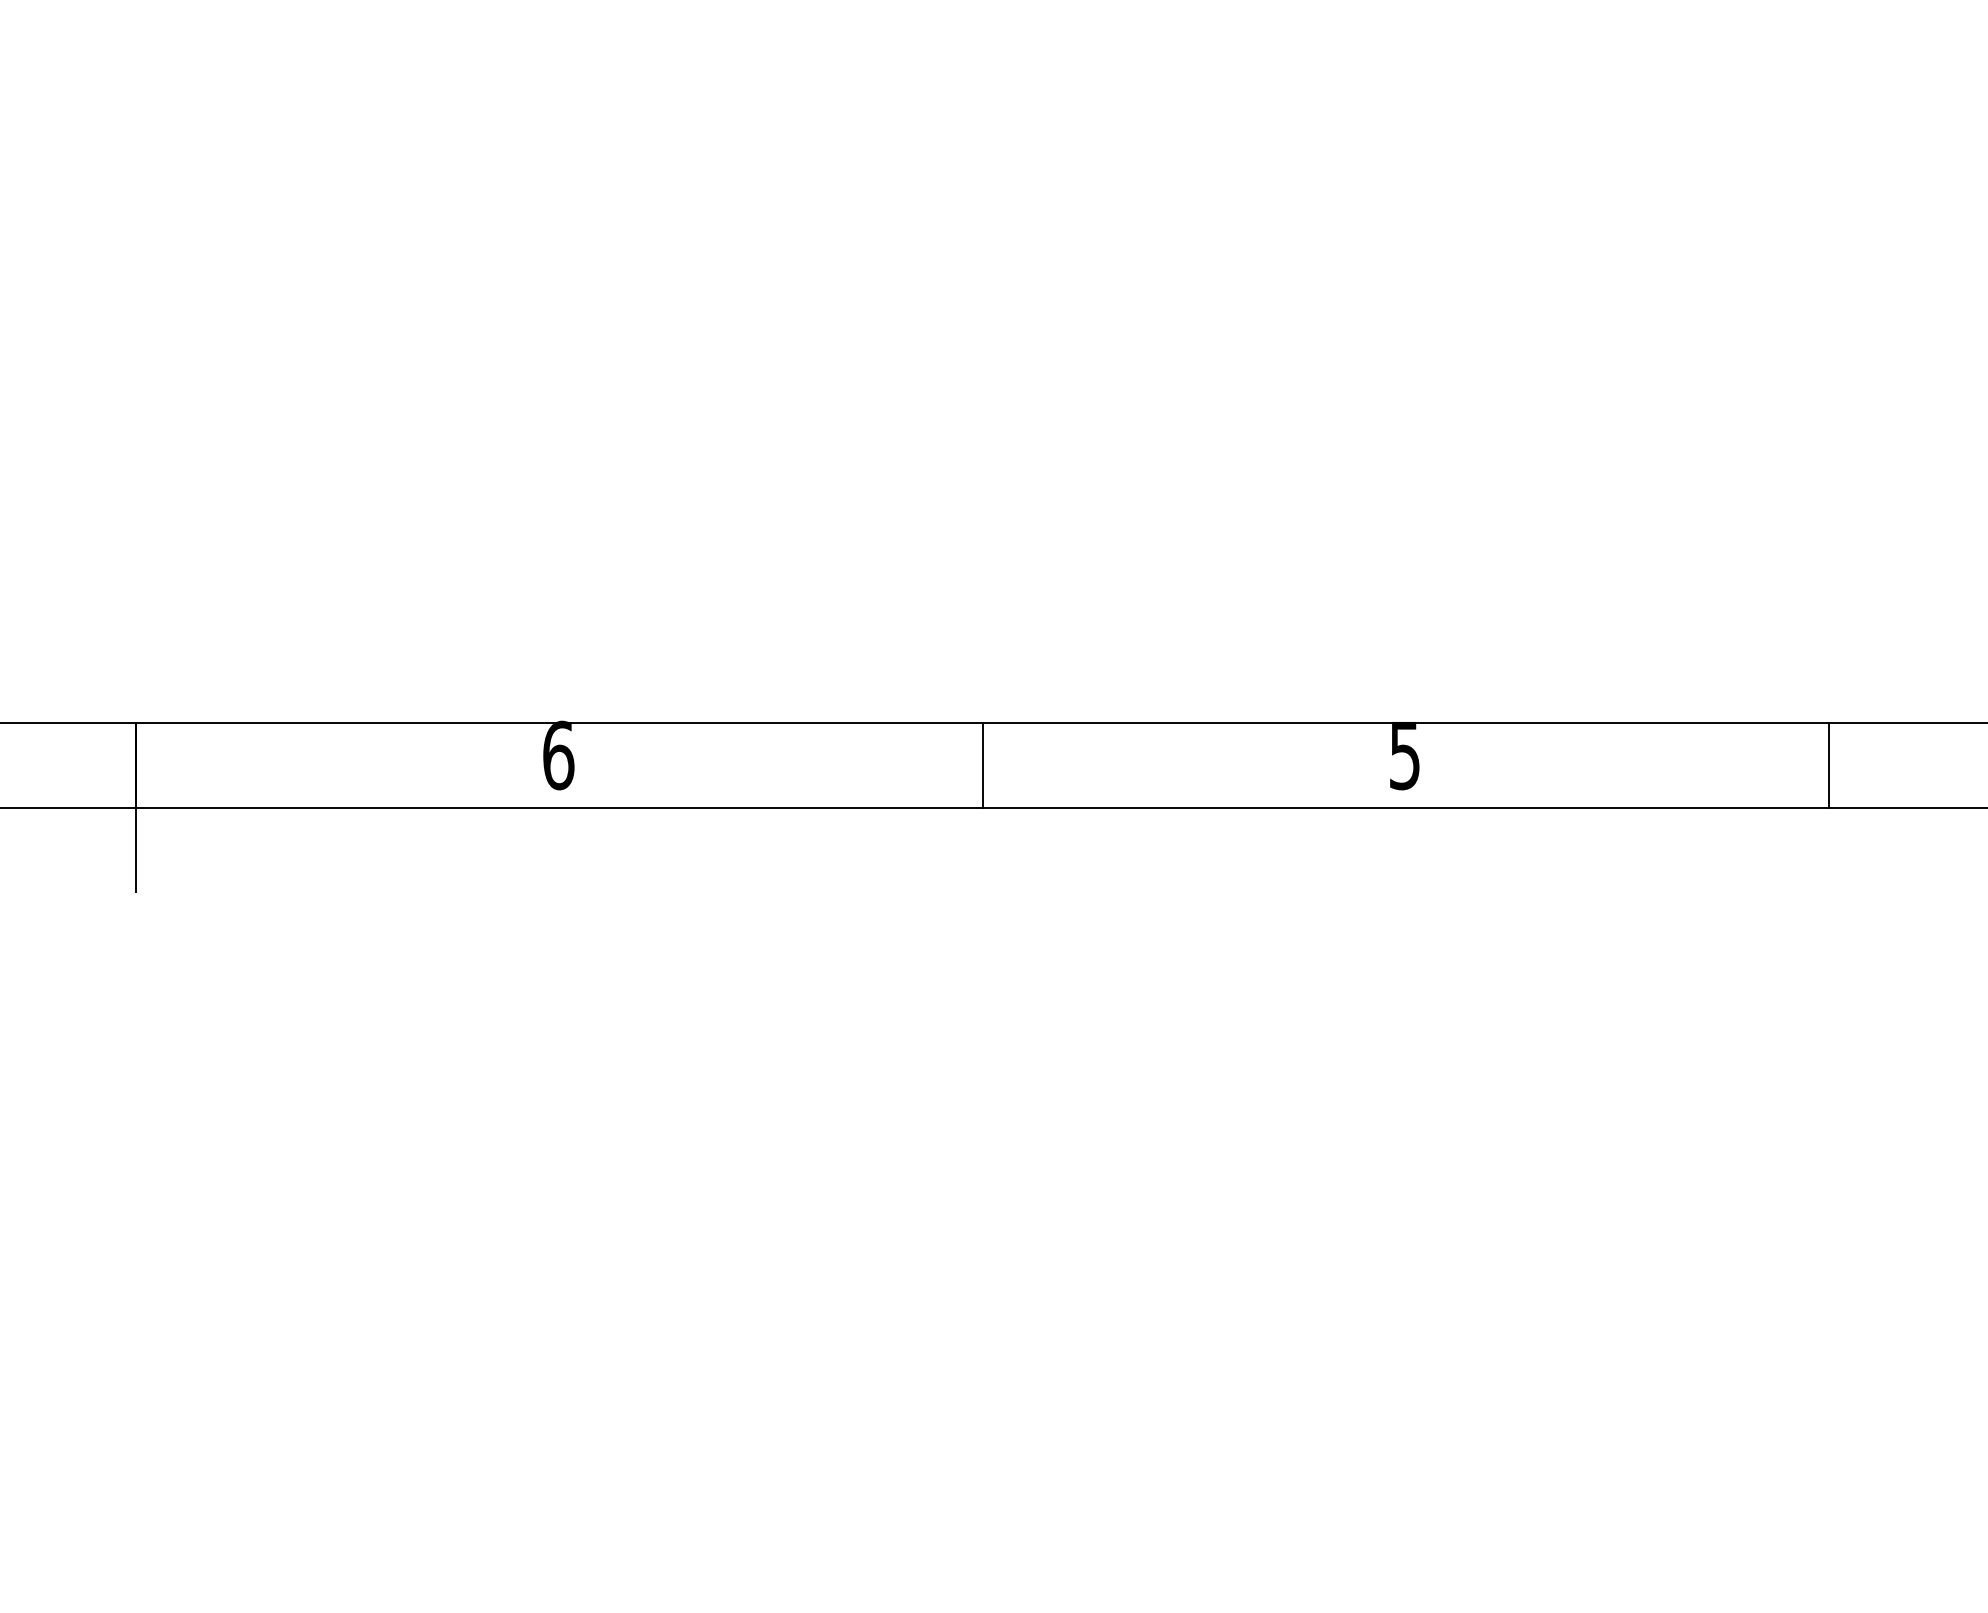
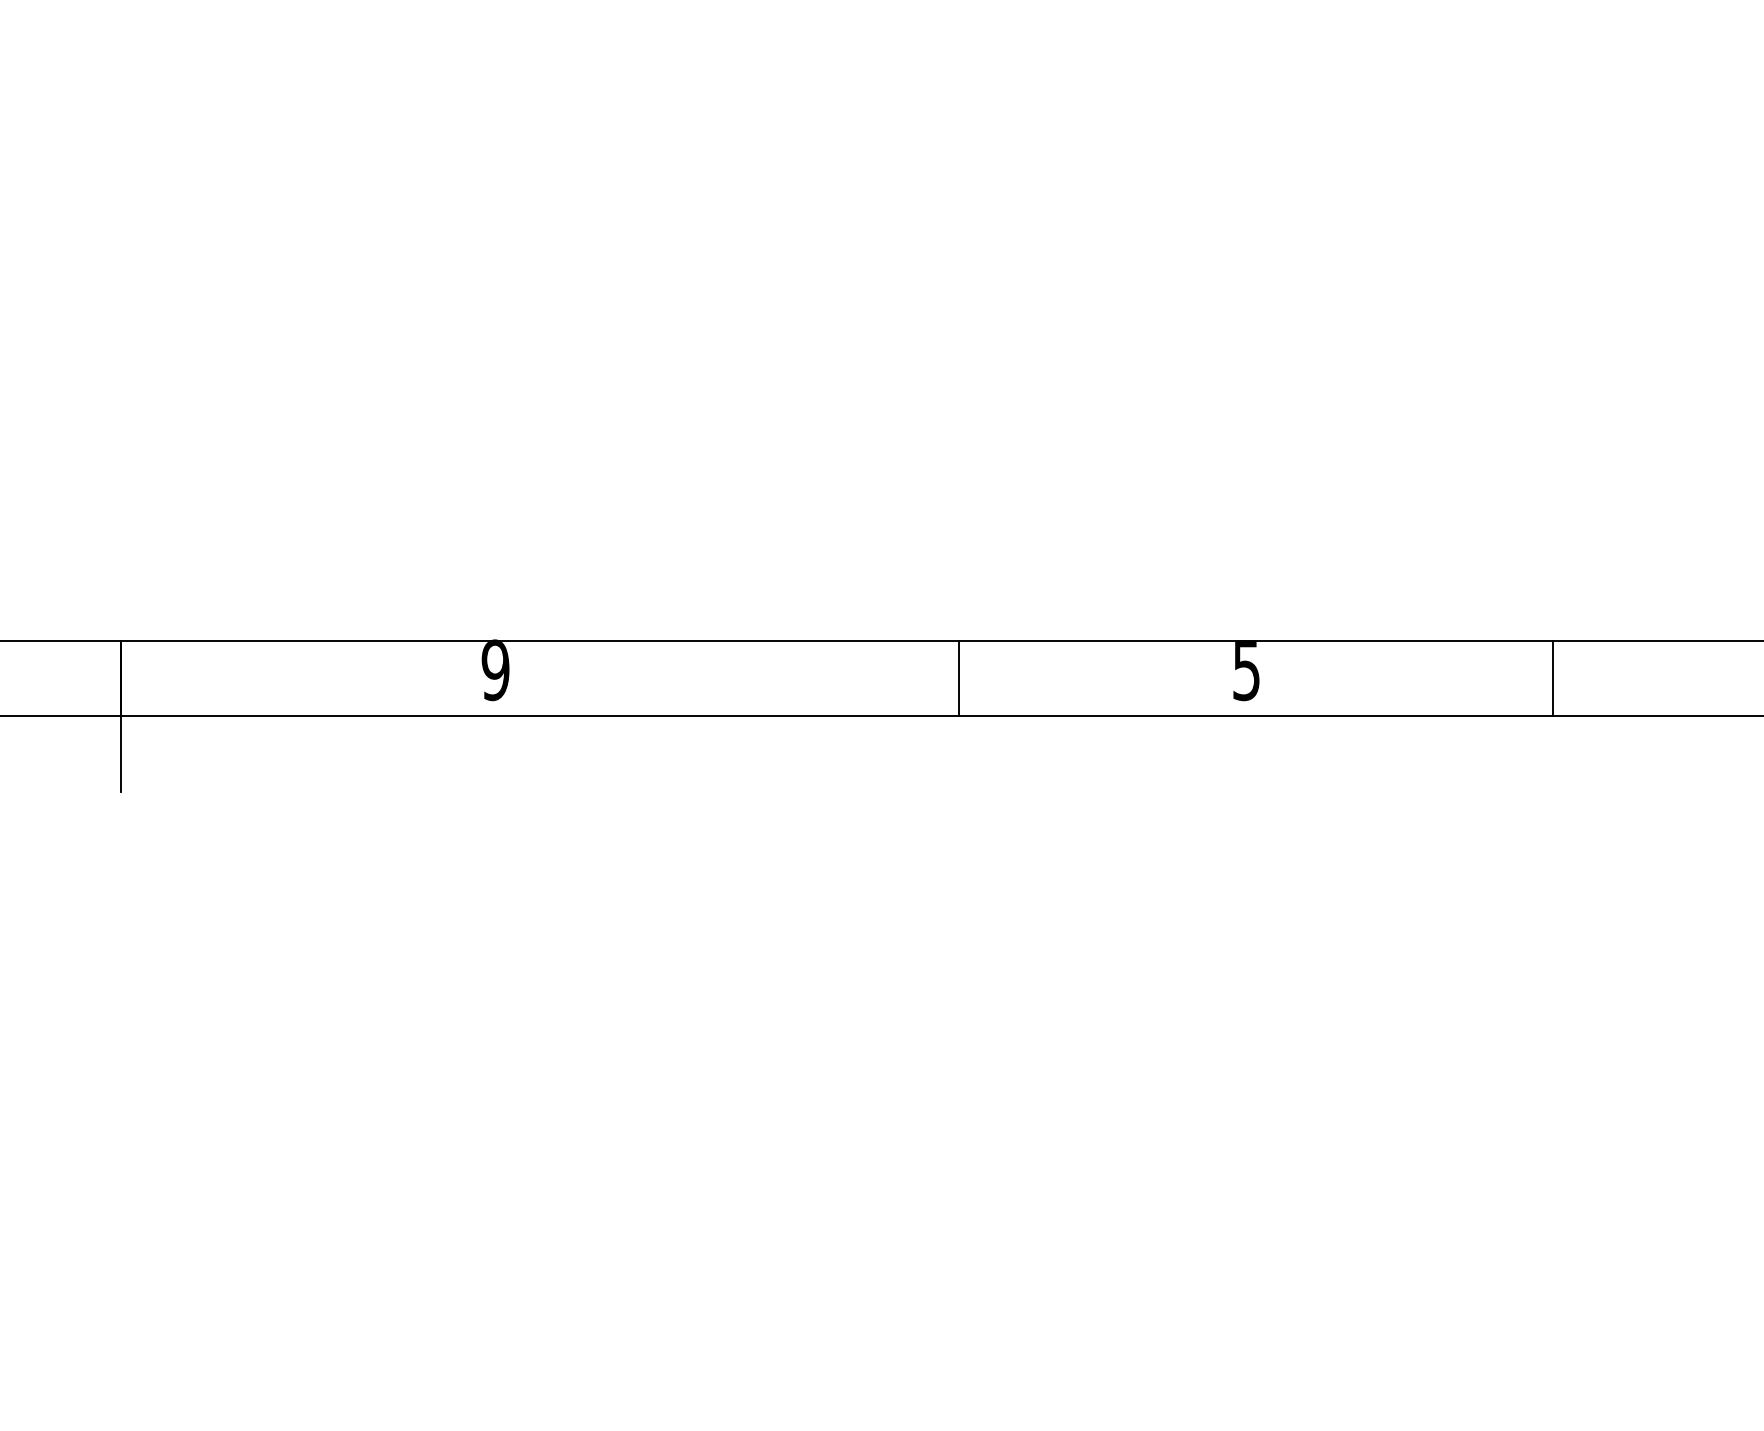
text: (558, 755) -> (495, 670), 6 -> 9
line: (982, 764) -> (958, 678), moved
line: (1829, 764) -> (1553, 678), moved

